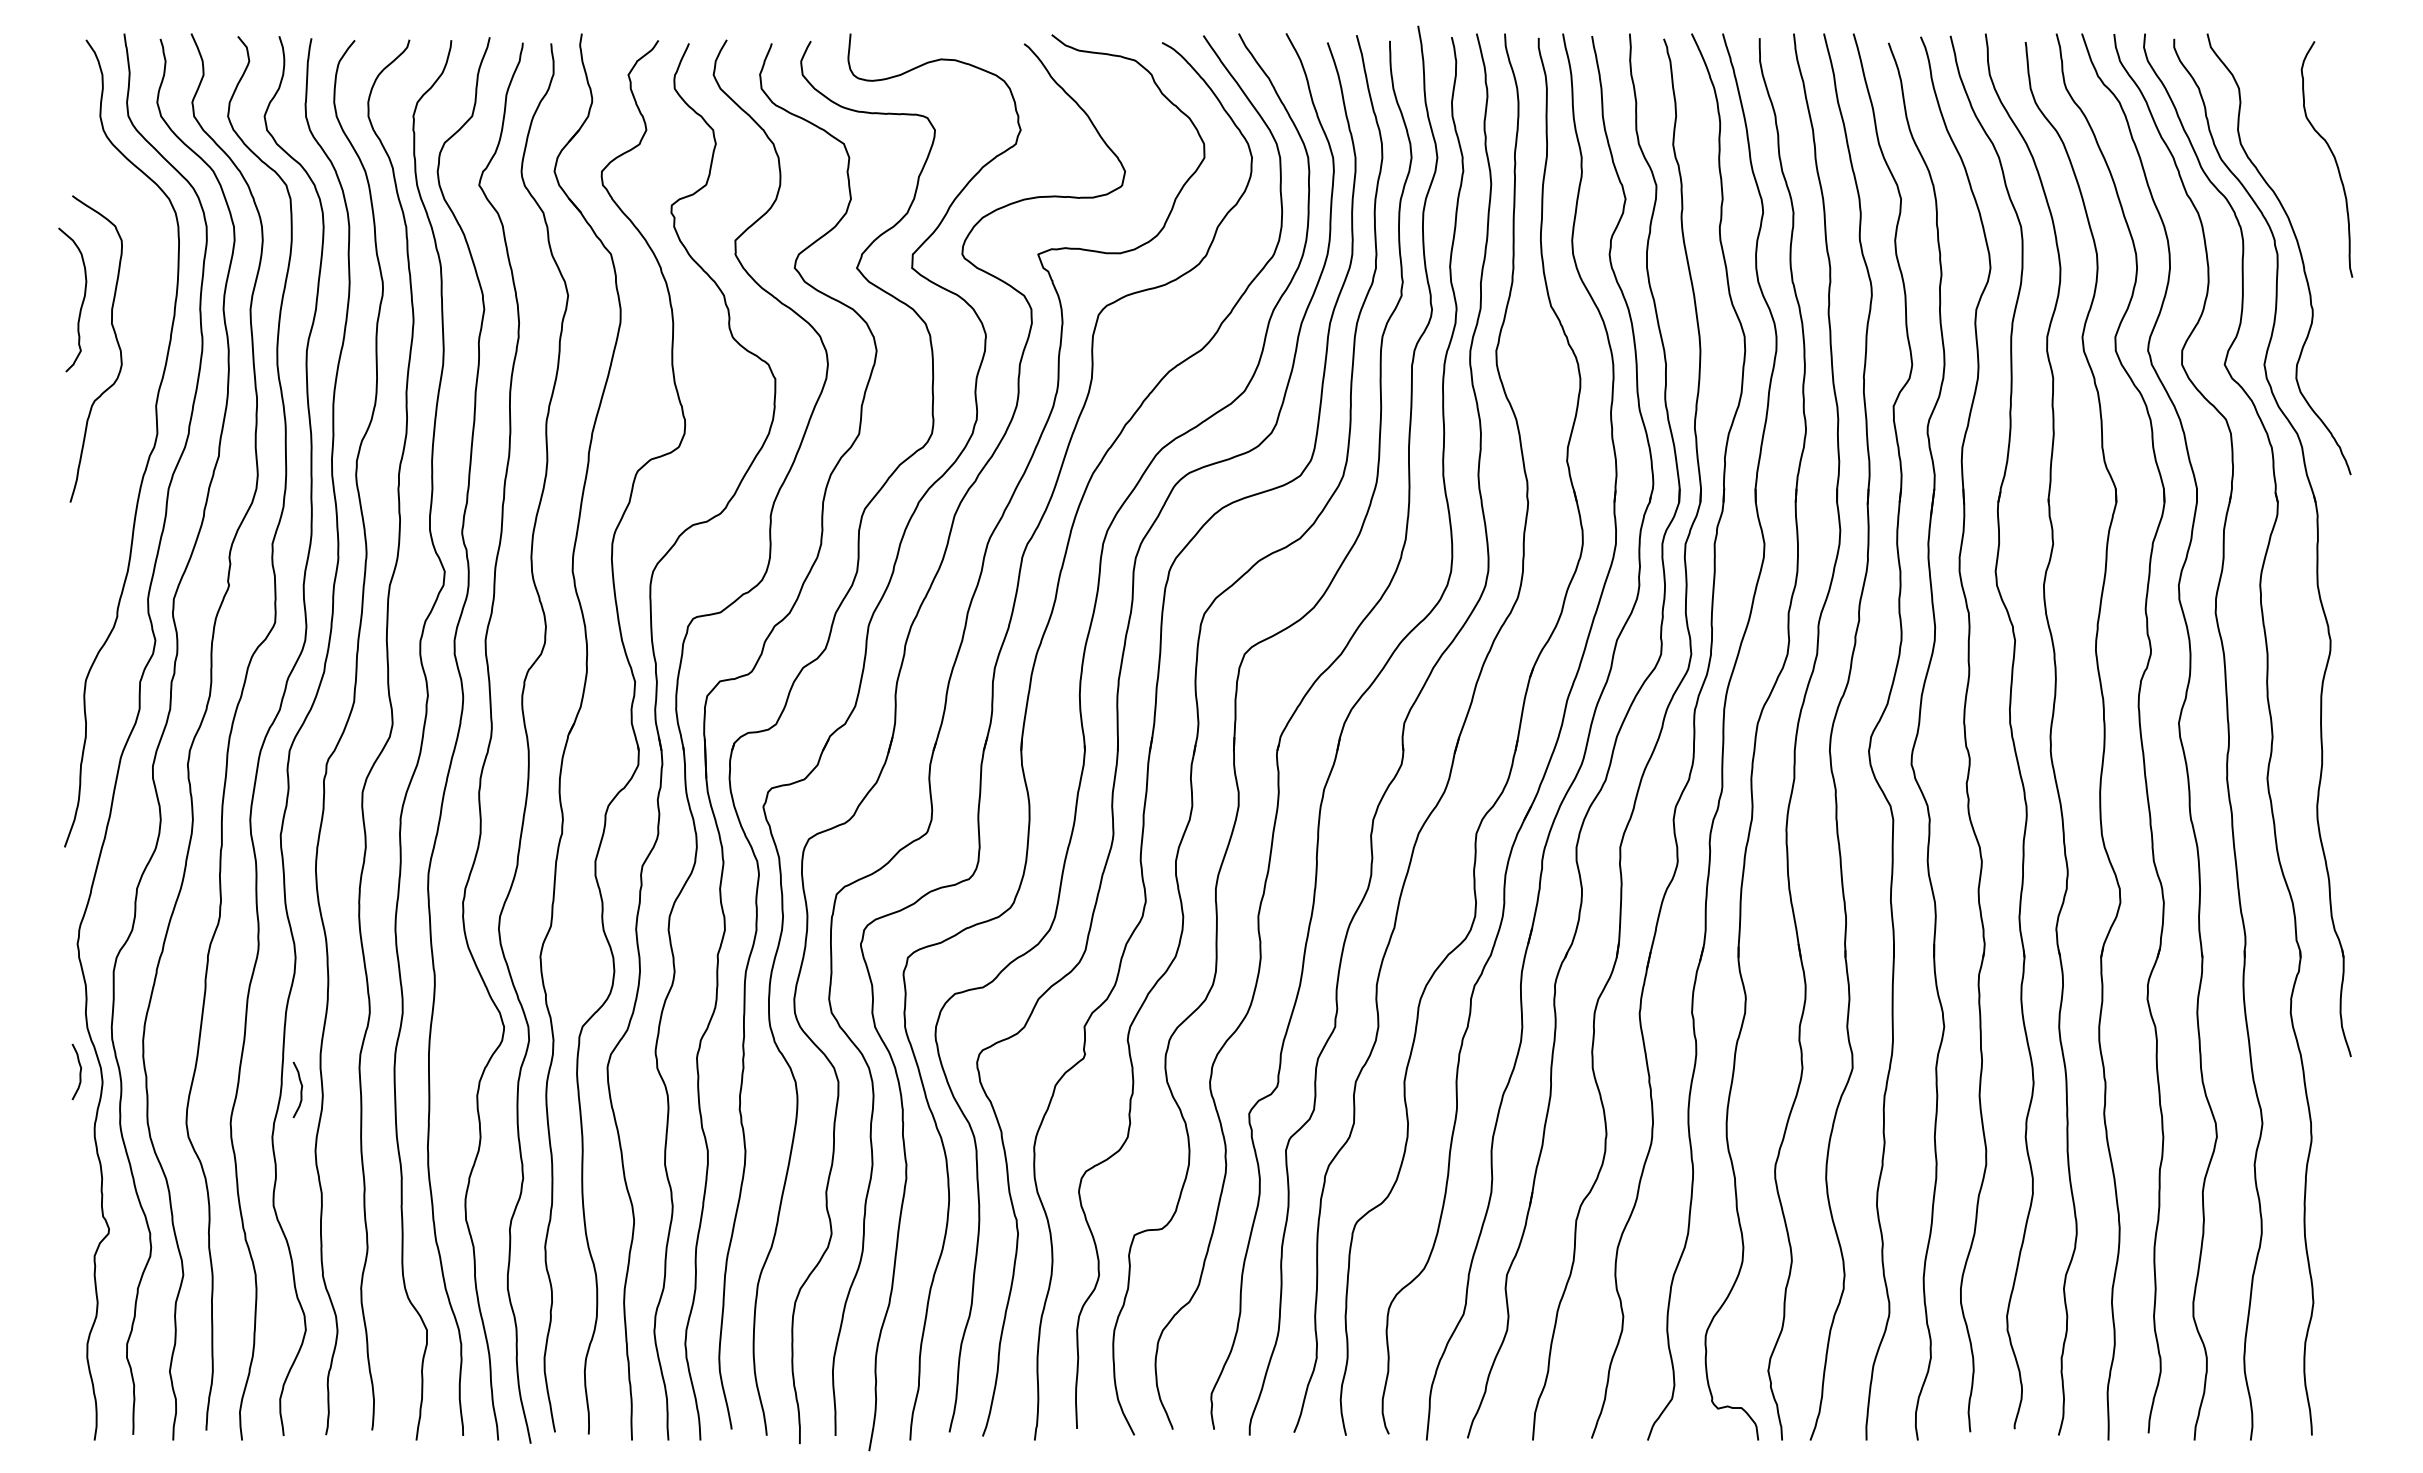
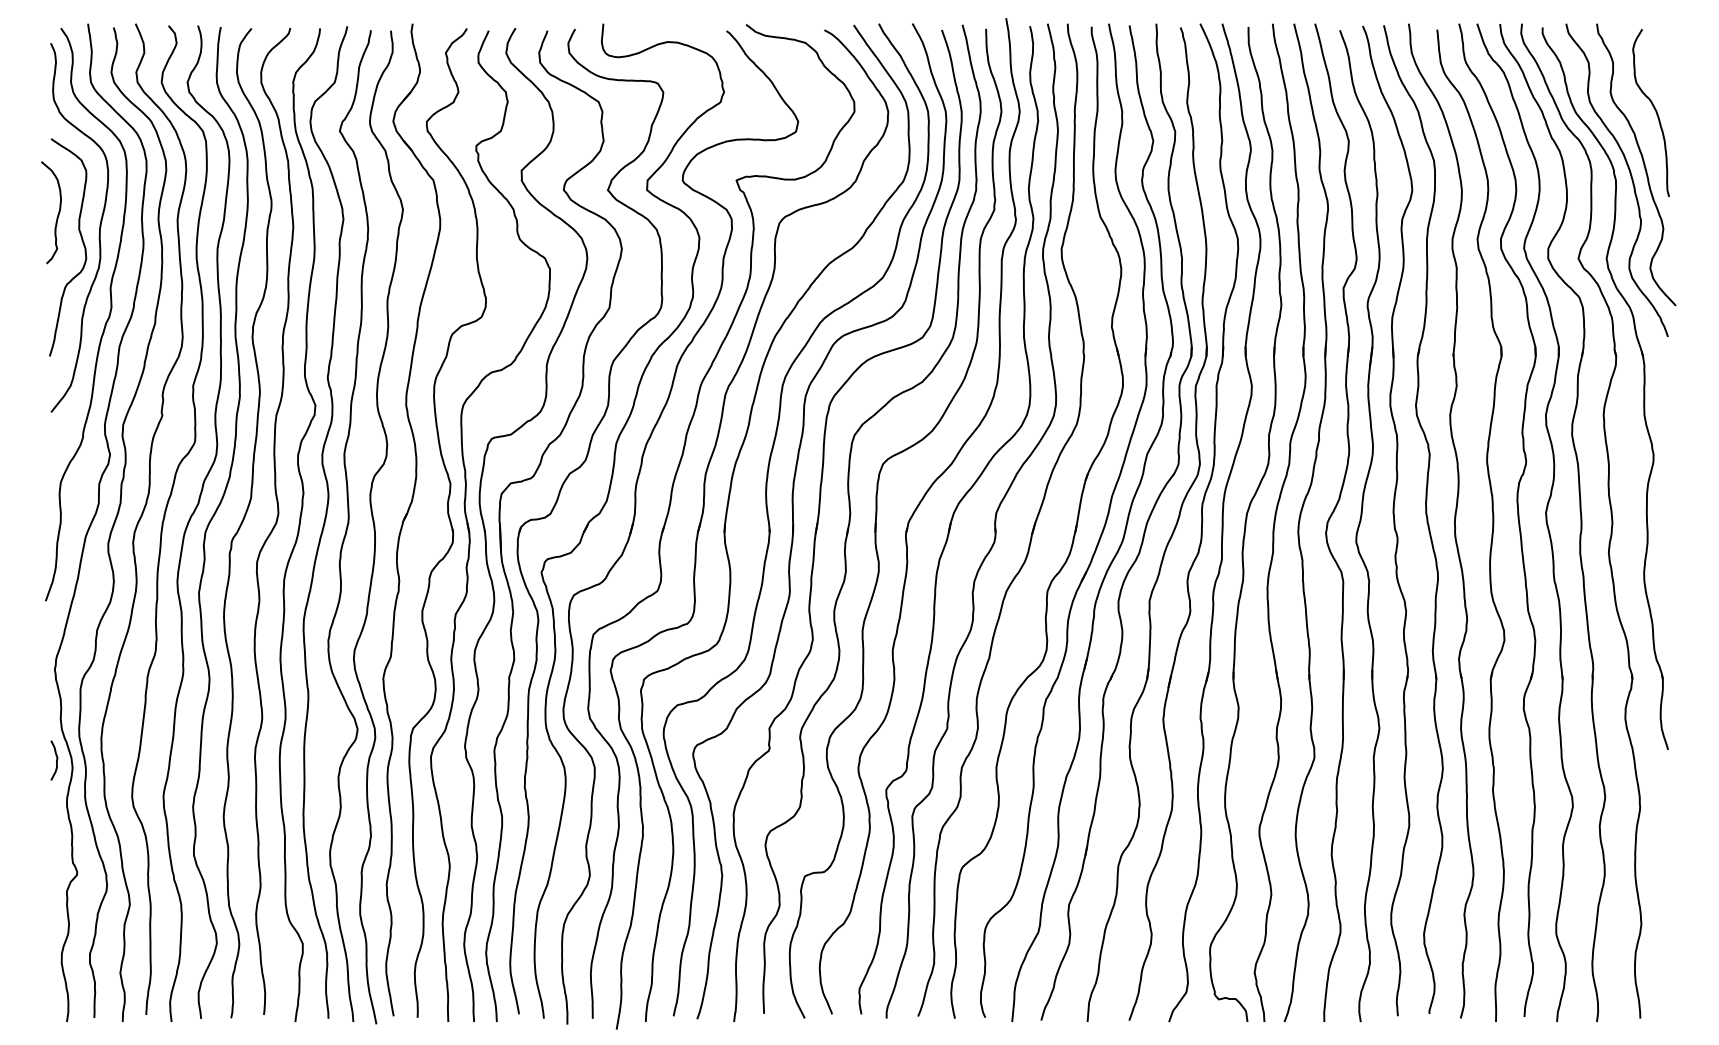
curve: (2315, 228) -> (1642, 162), added
curve: (140, 321) -> (99, 228), added
curve: (300, 1089) -> (213, 772), removed

